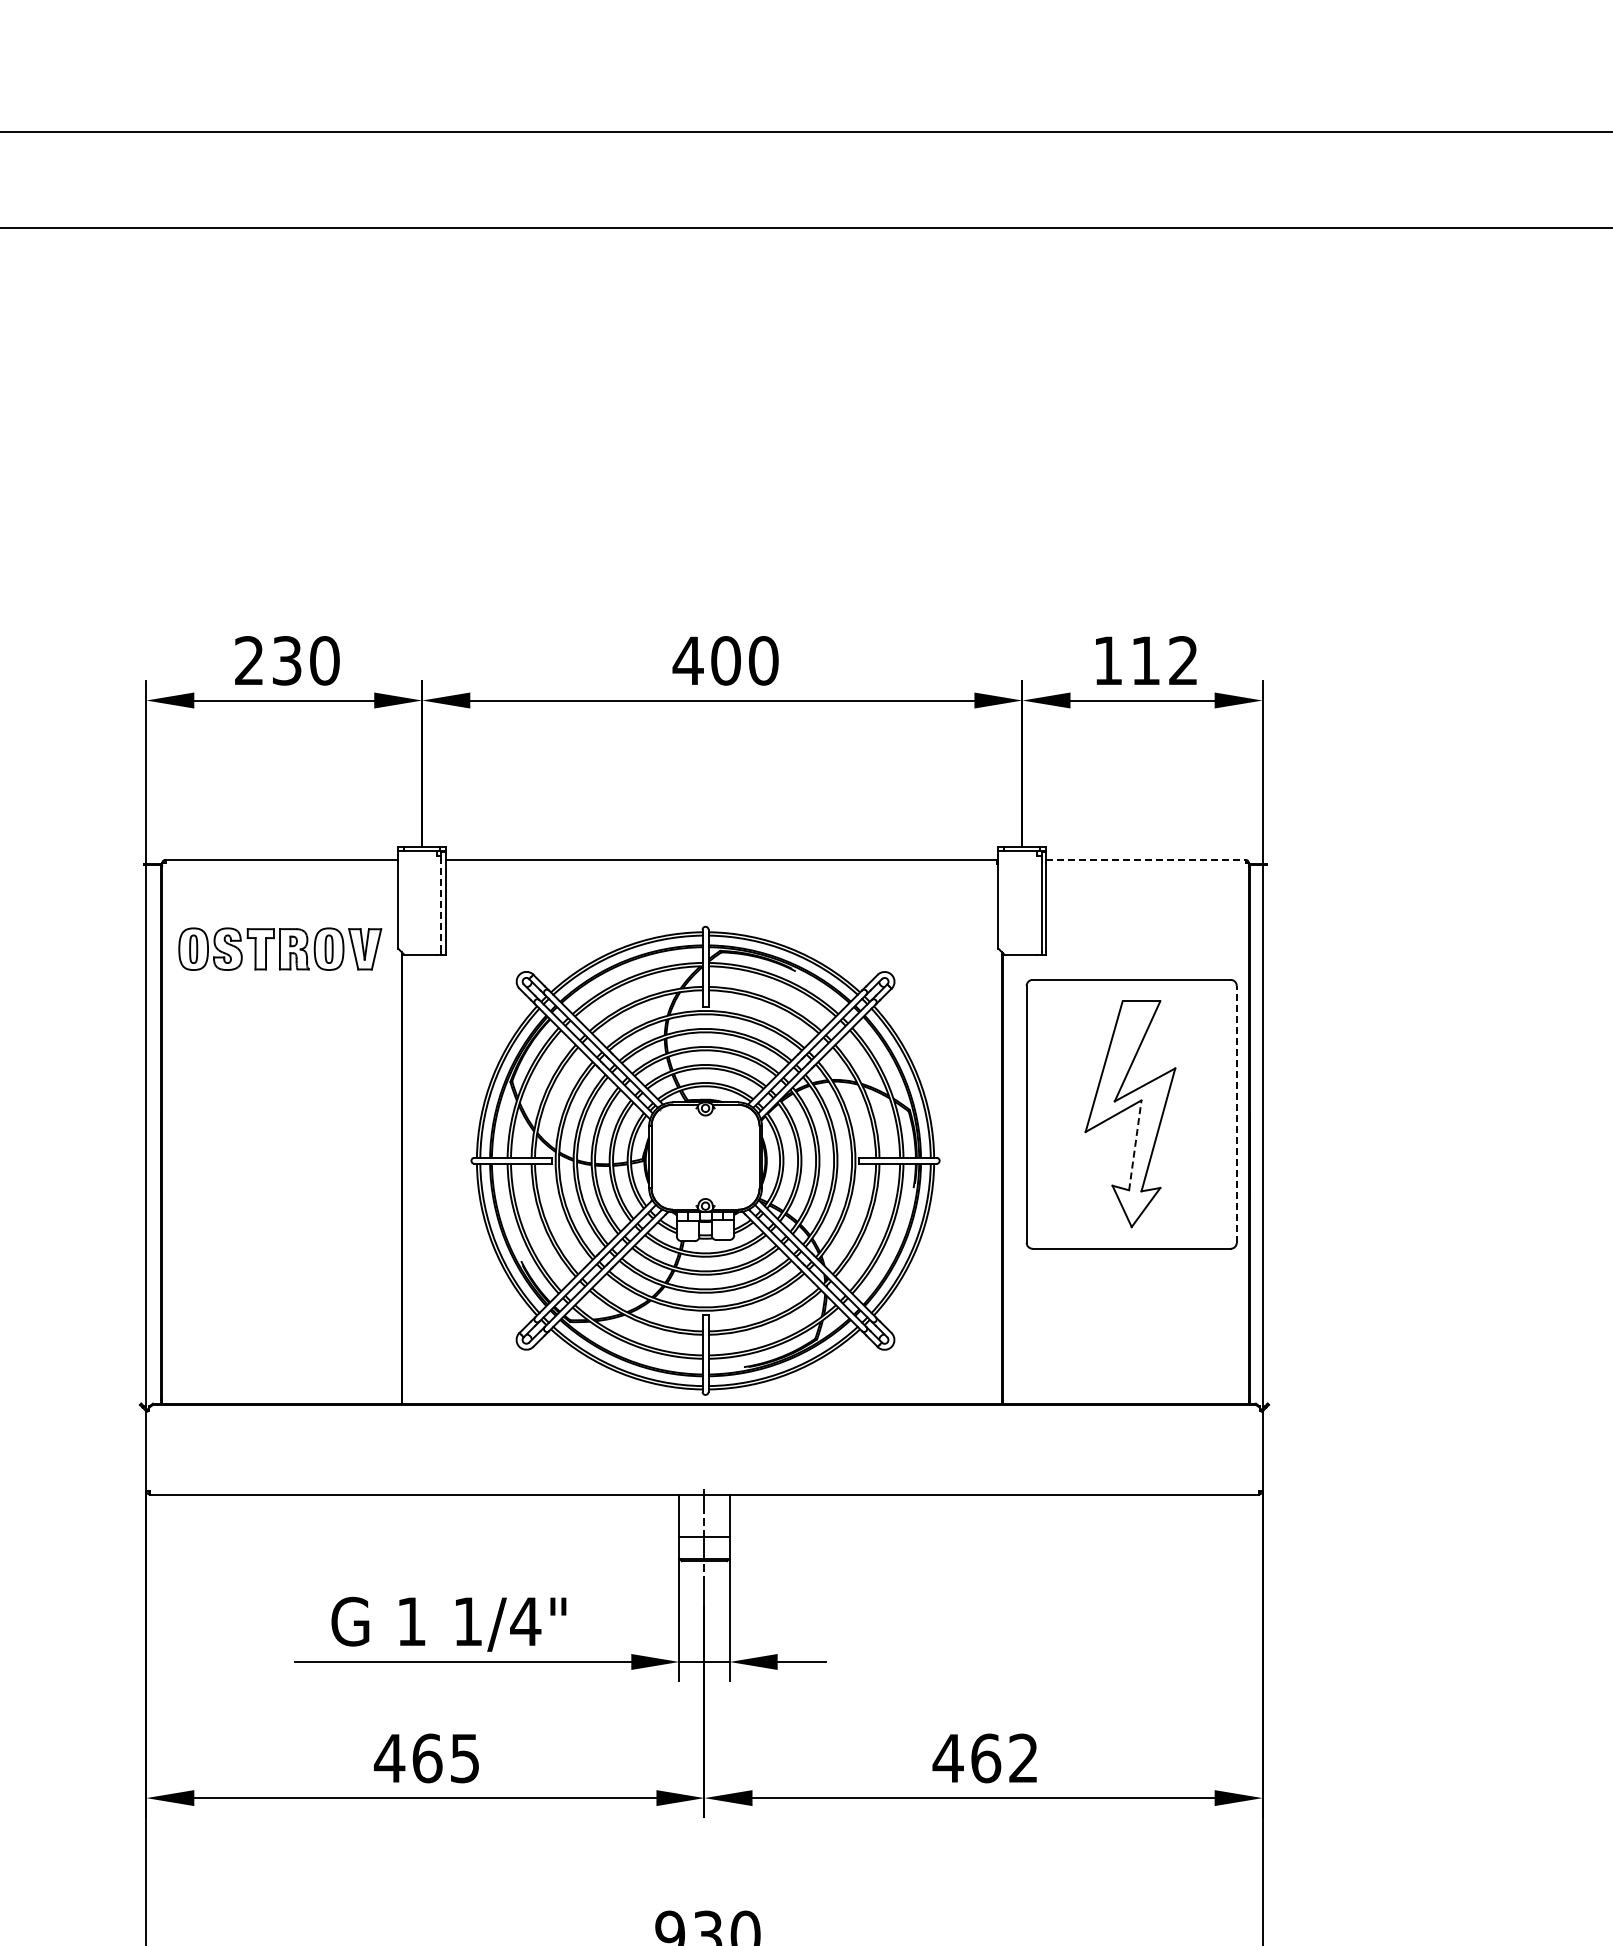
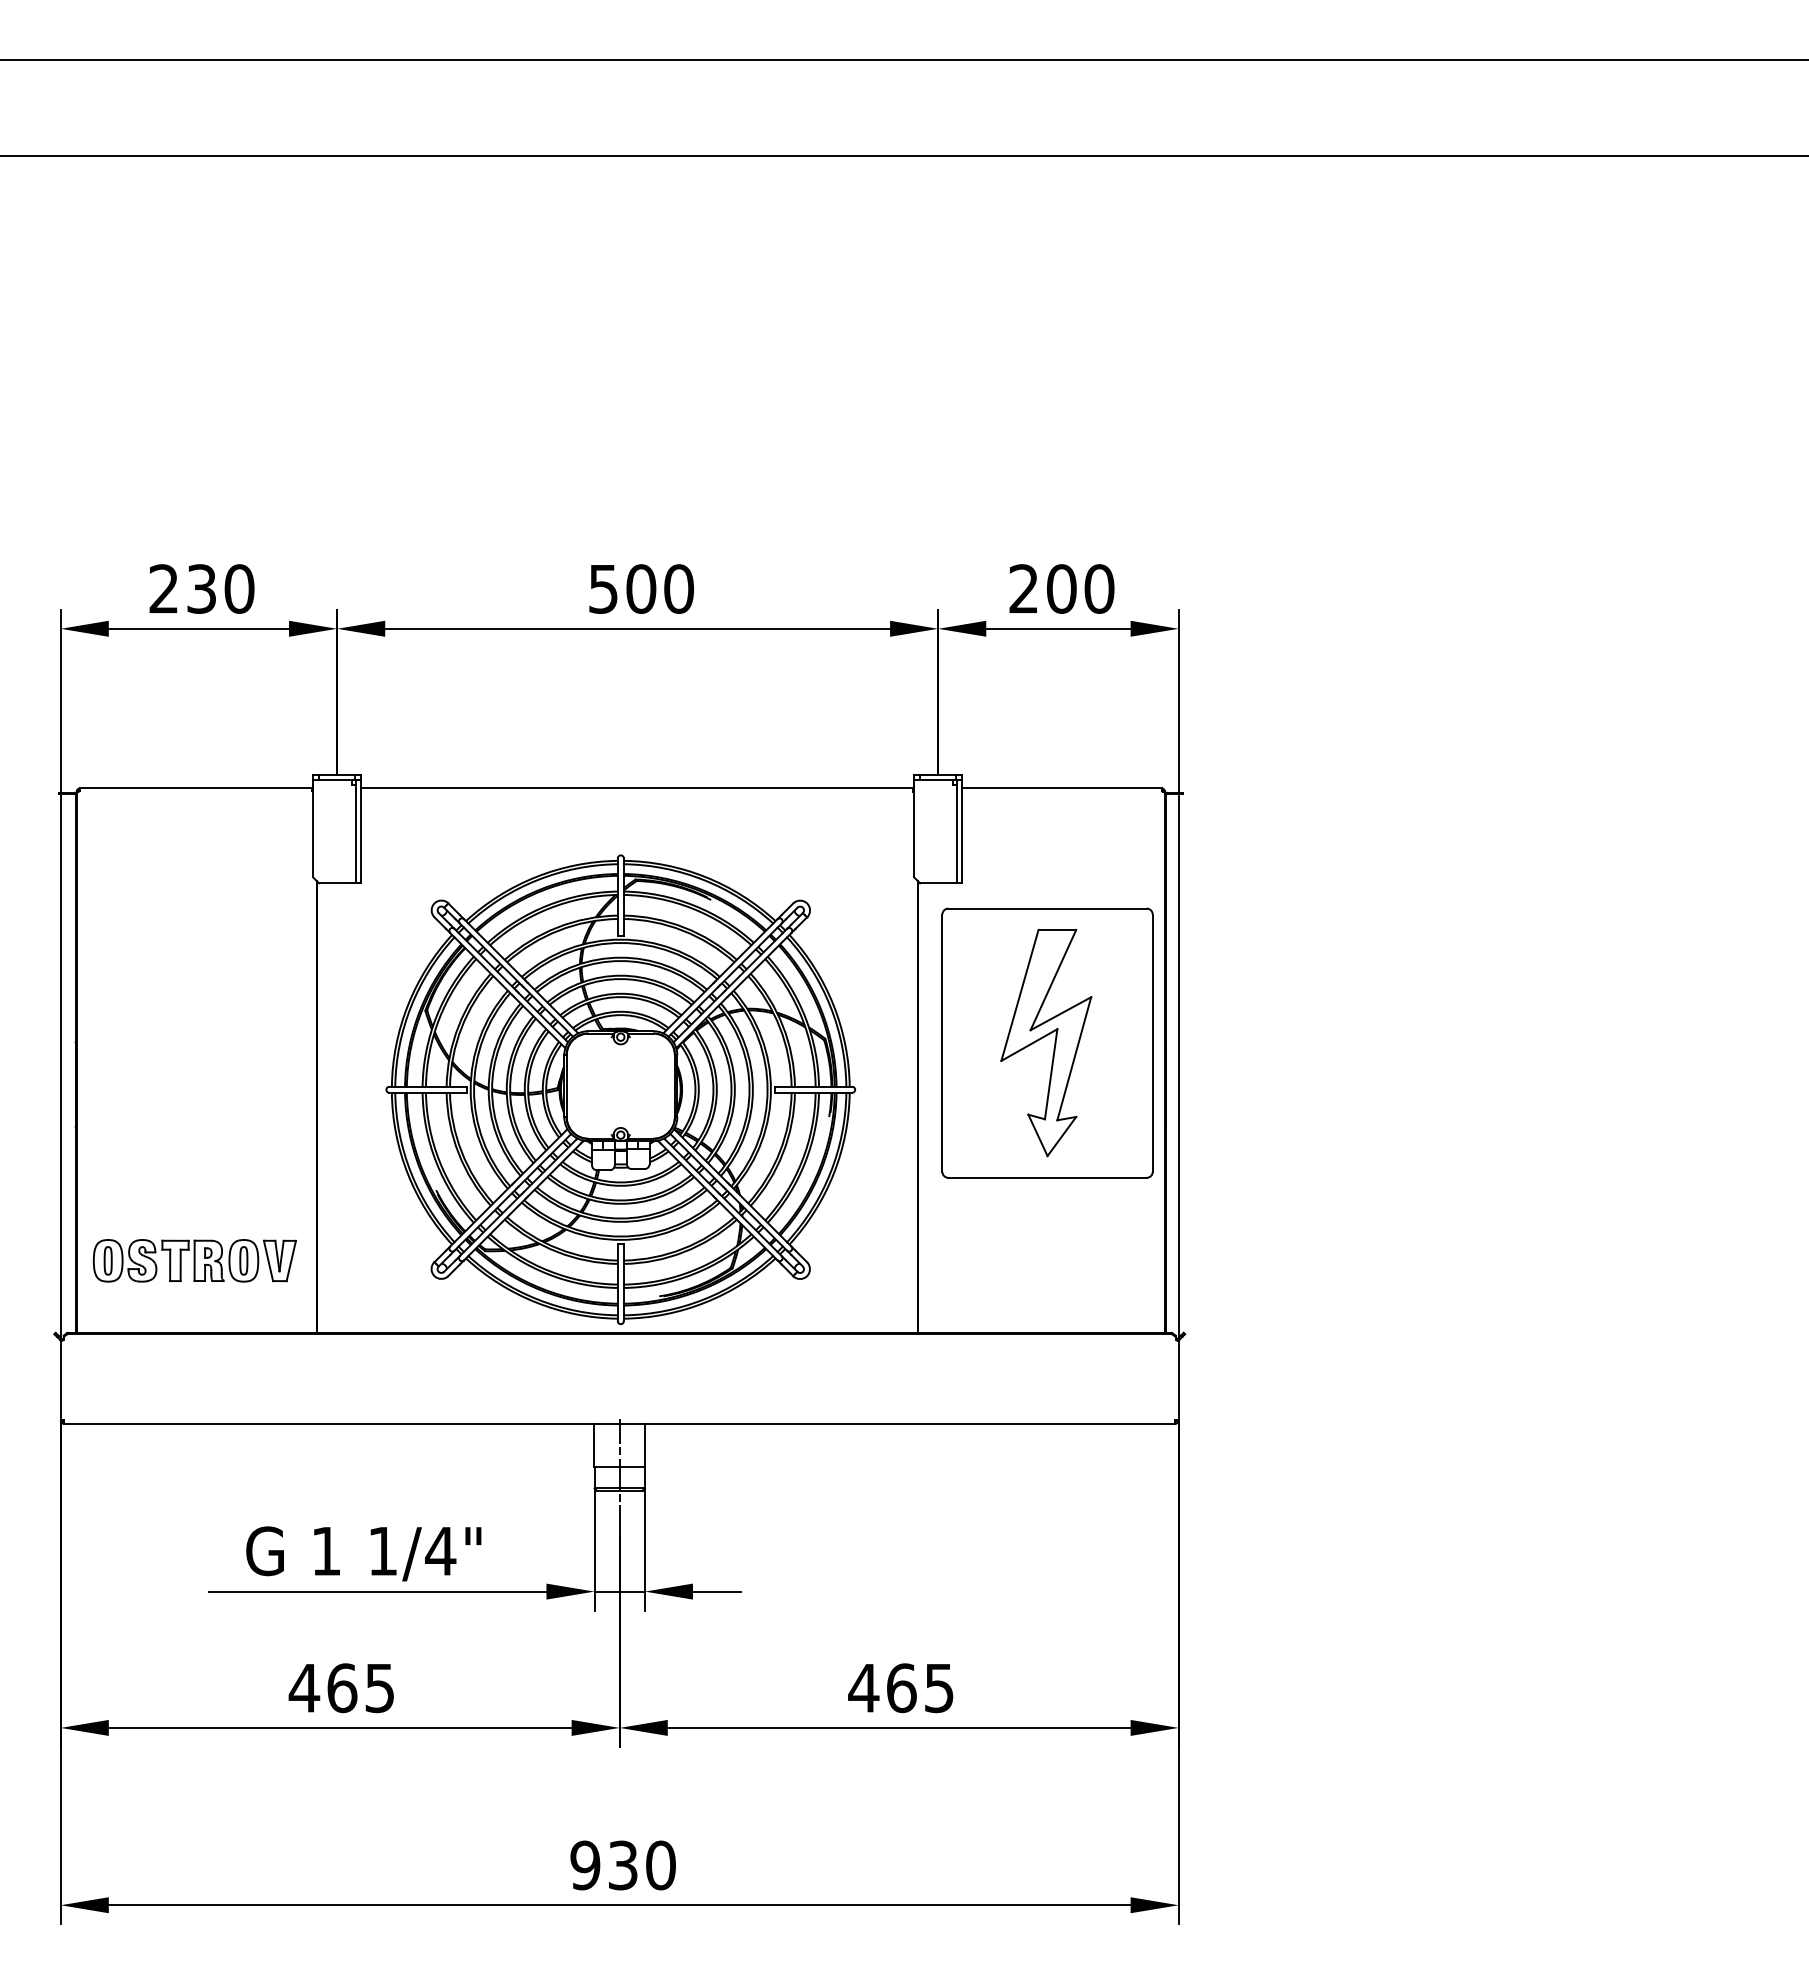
text: (1145, 660) -> (1061, 588), 112 -> 200
text: (688, 661) -> (603, 589), 400 -> 500
line: (1145, 859) -> (1061, 788), dashed -> solid
line: (441, 906) -> (356, 835), dashed -> solid
part: (279, 948) -> (194, 1260), moved
line: (1236, 1114) -> (1152, 1043), dashed -> solid
line: (1135, 1144) -> (1051, 1073), dashed -> solid
text: (1023, 1758) -> (939, 1688), 462 -> 465

